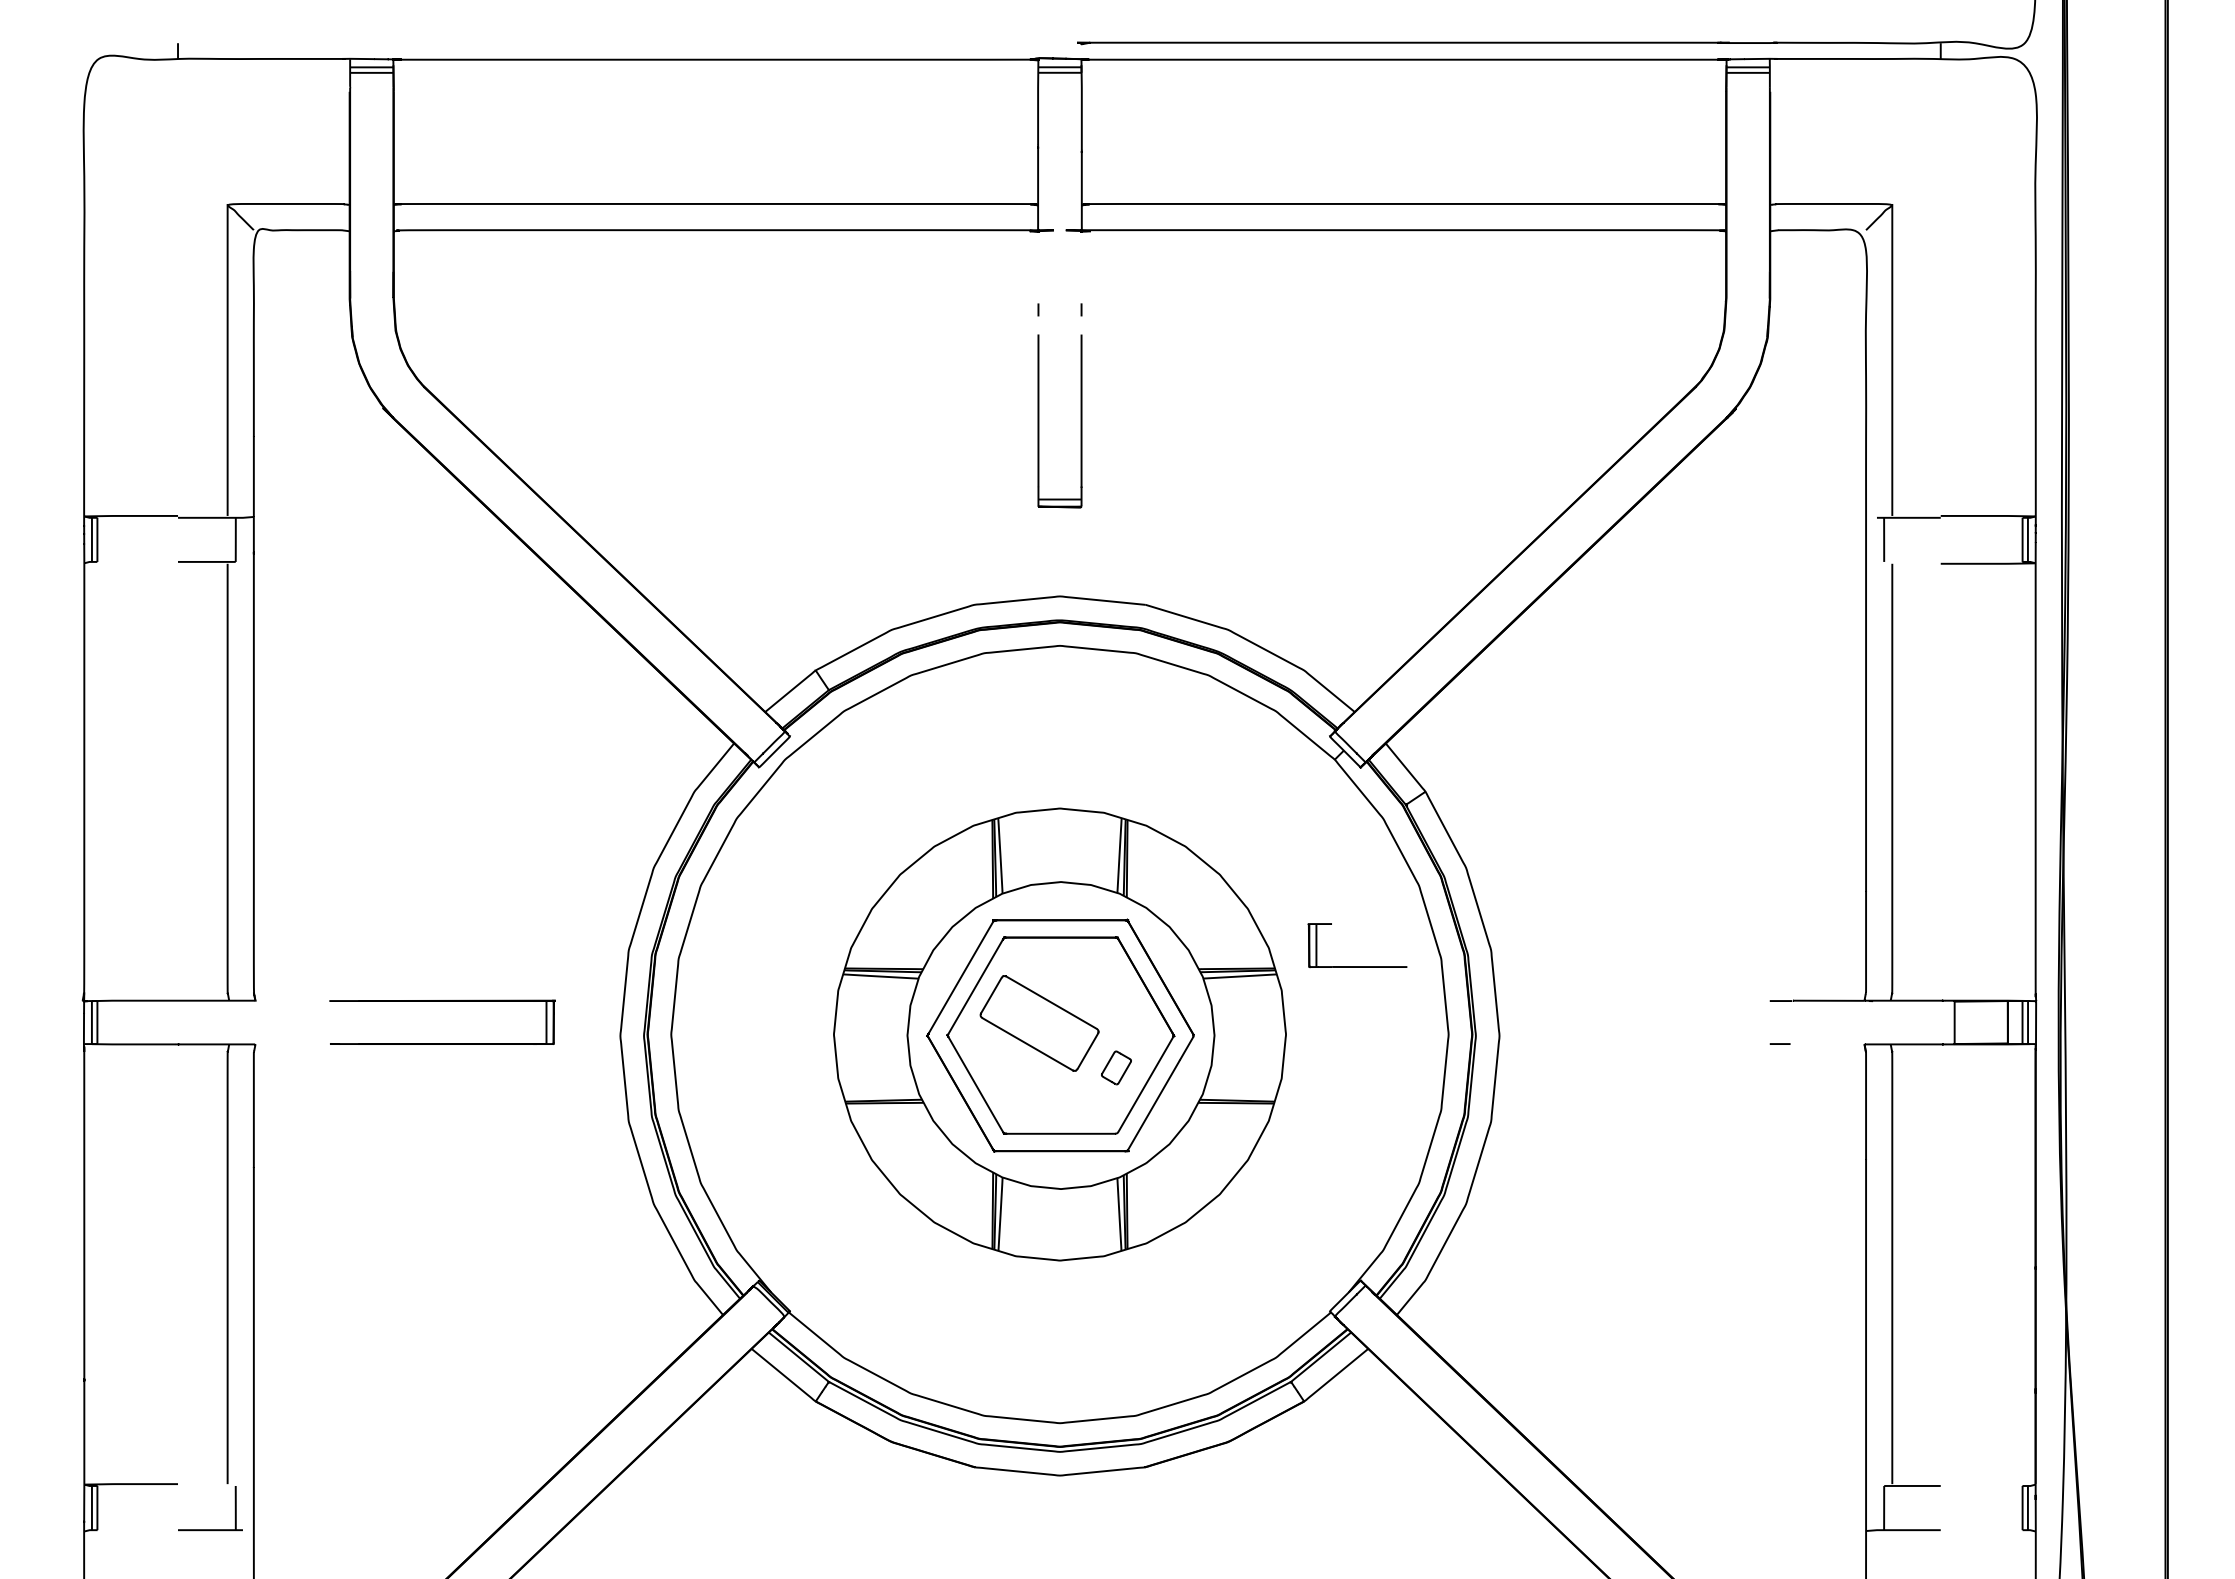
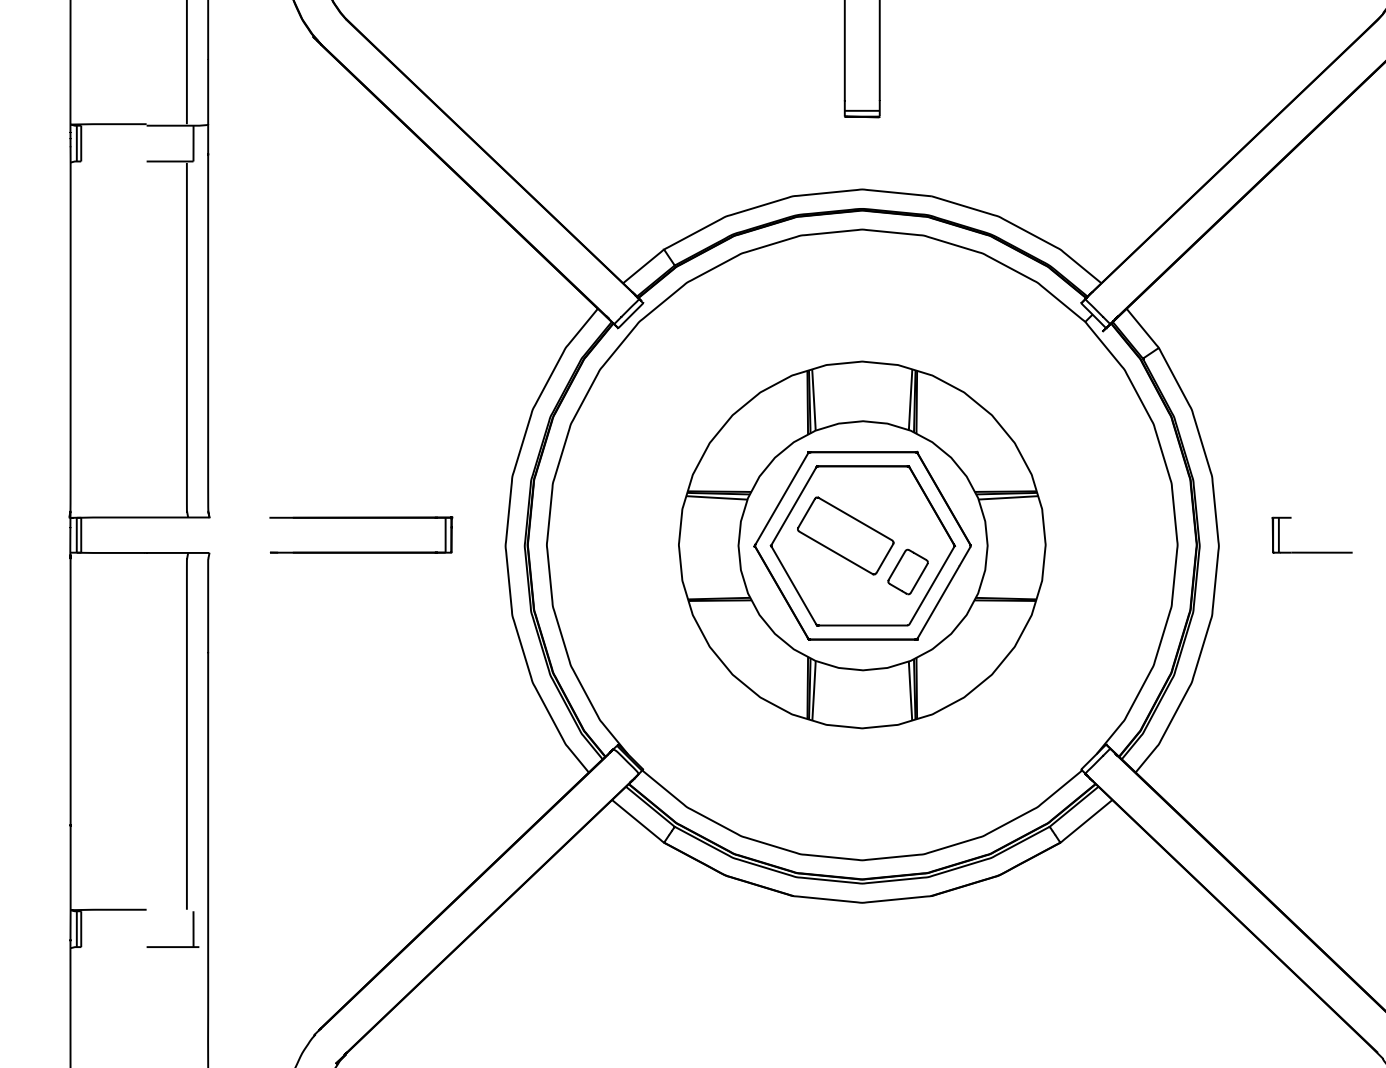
part: (1357, 966) -> (1312, 552), moved
part: (1116, 1067) -> (908, 571), size x1.67

